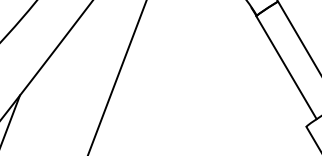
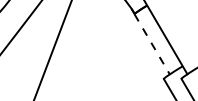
line: (287, 68) -> (152, 44), solid -> dashed

